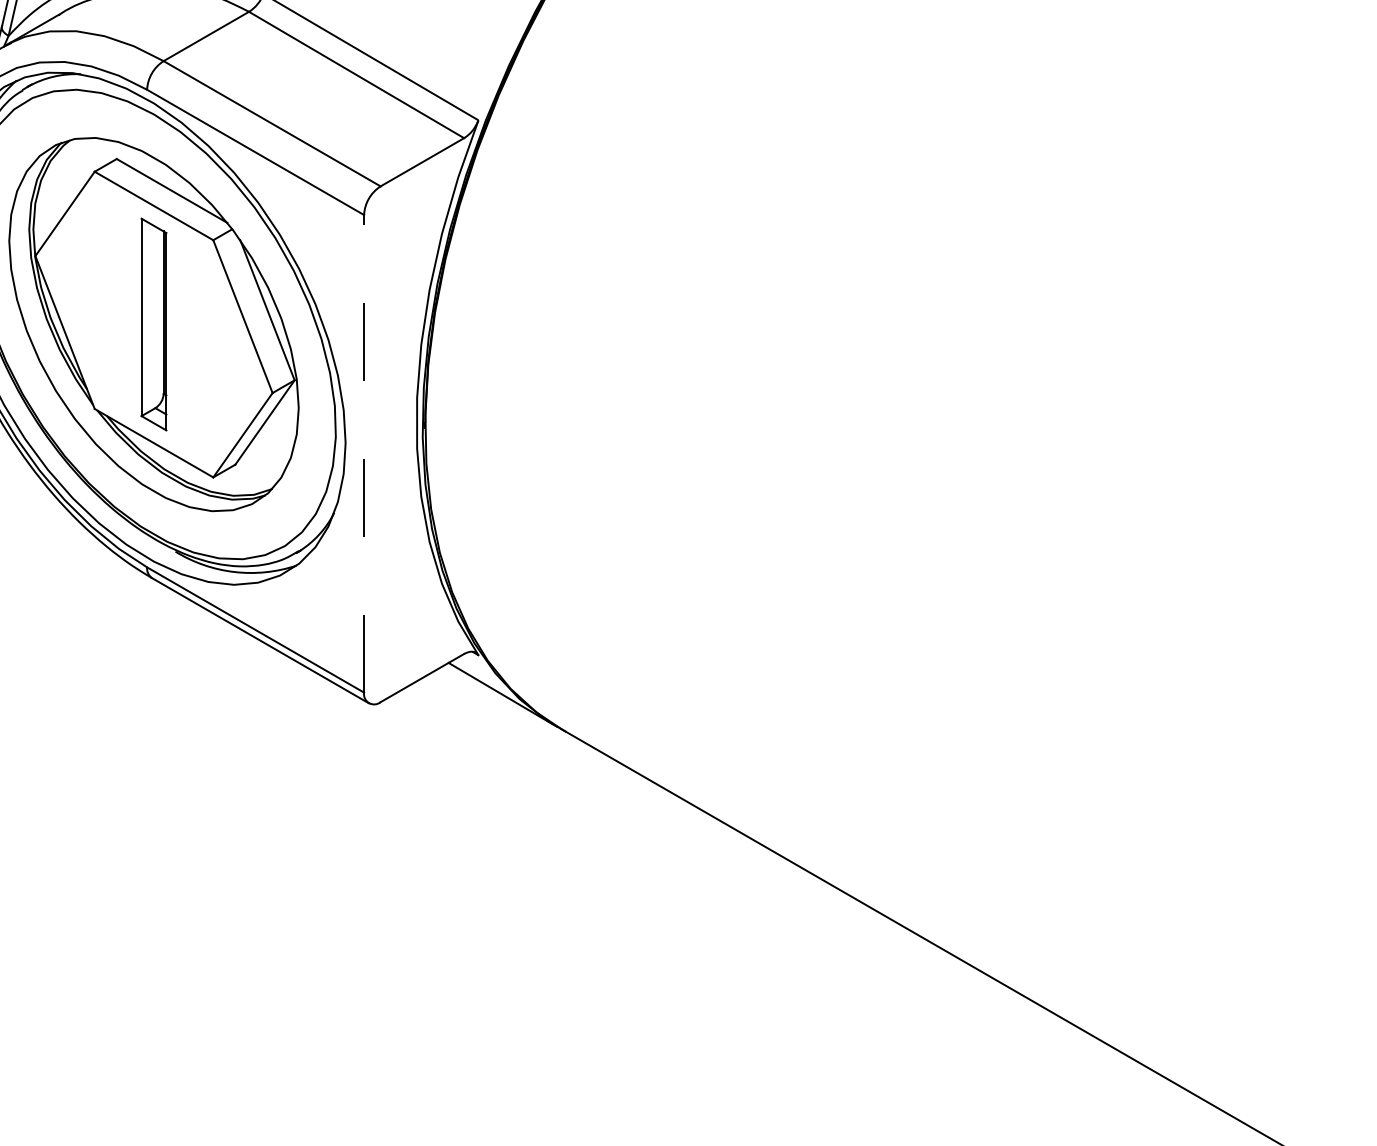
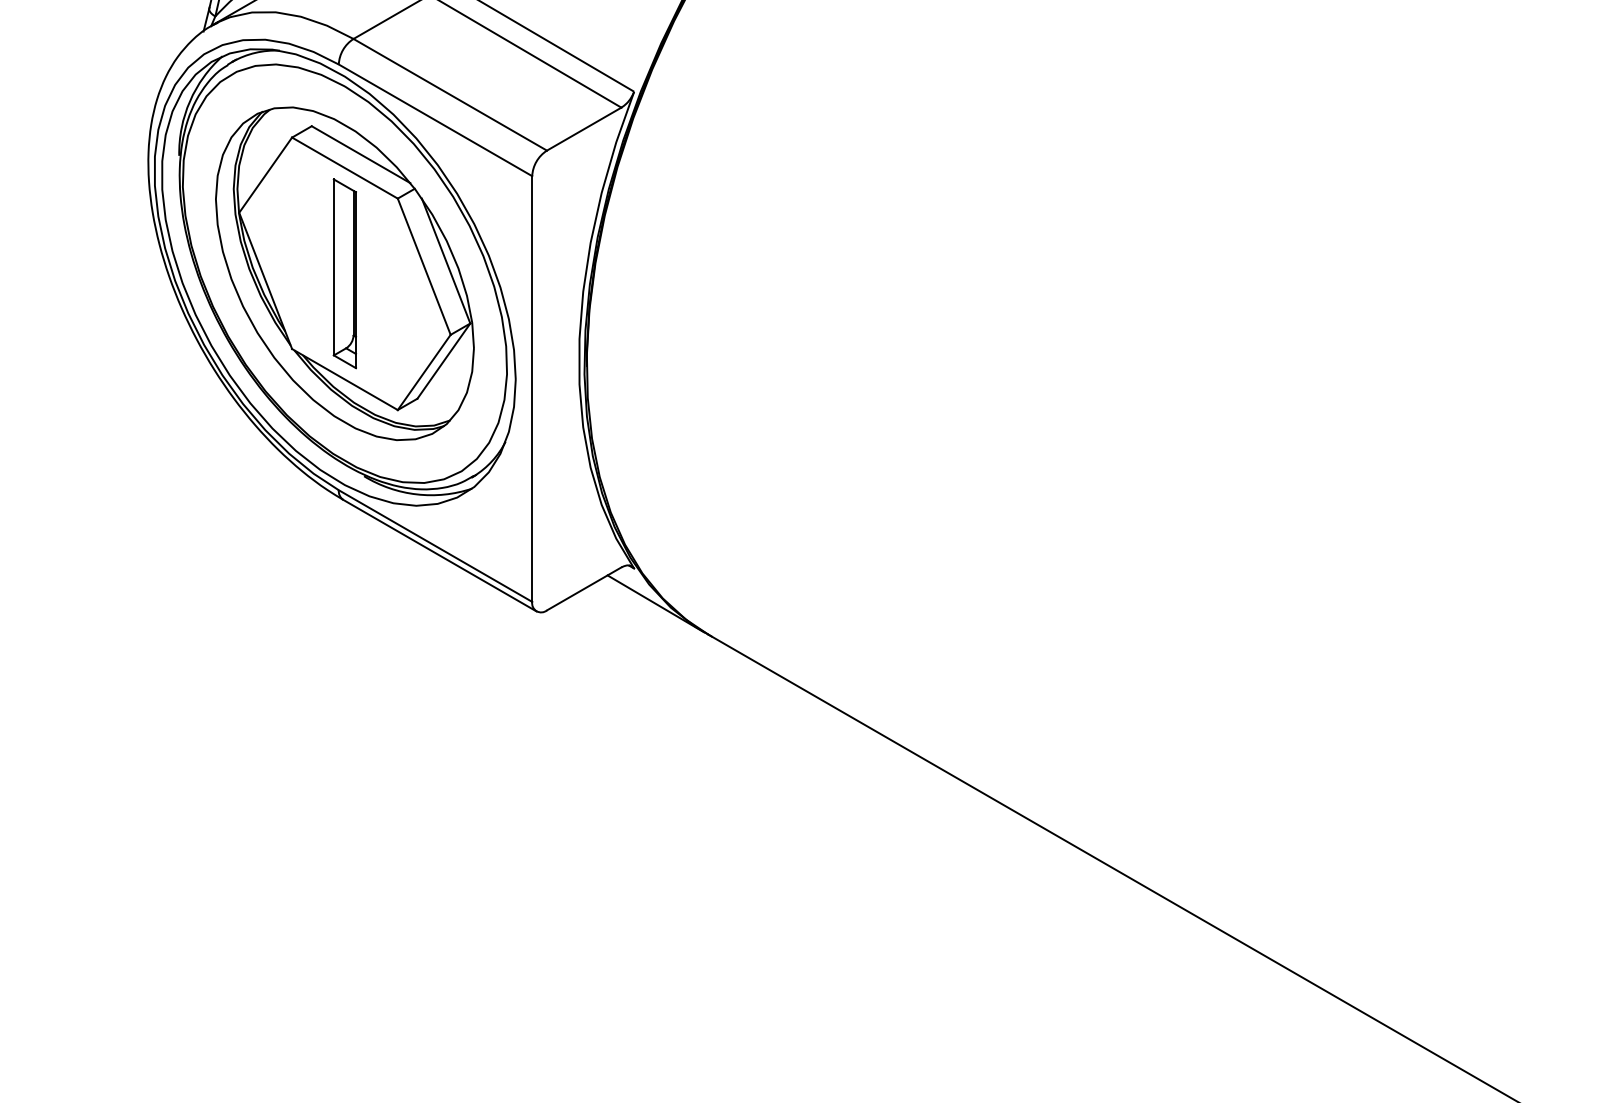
line: (364, 454) -> (532, 389), dashed -> solid

